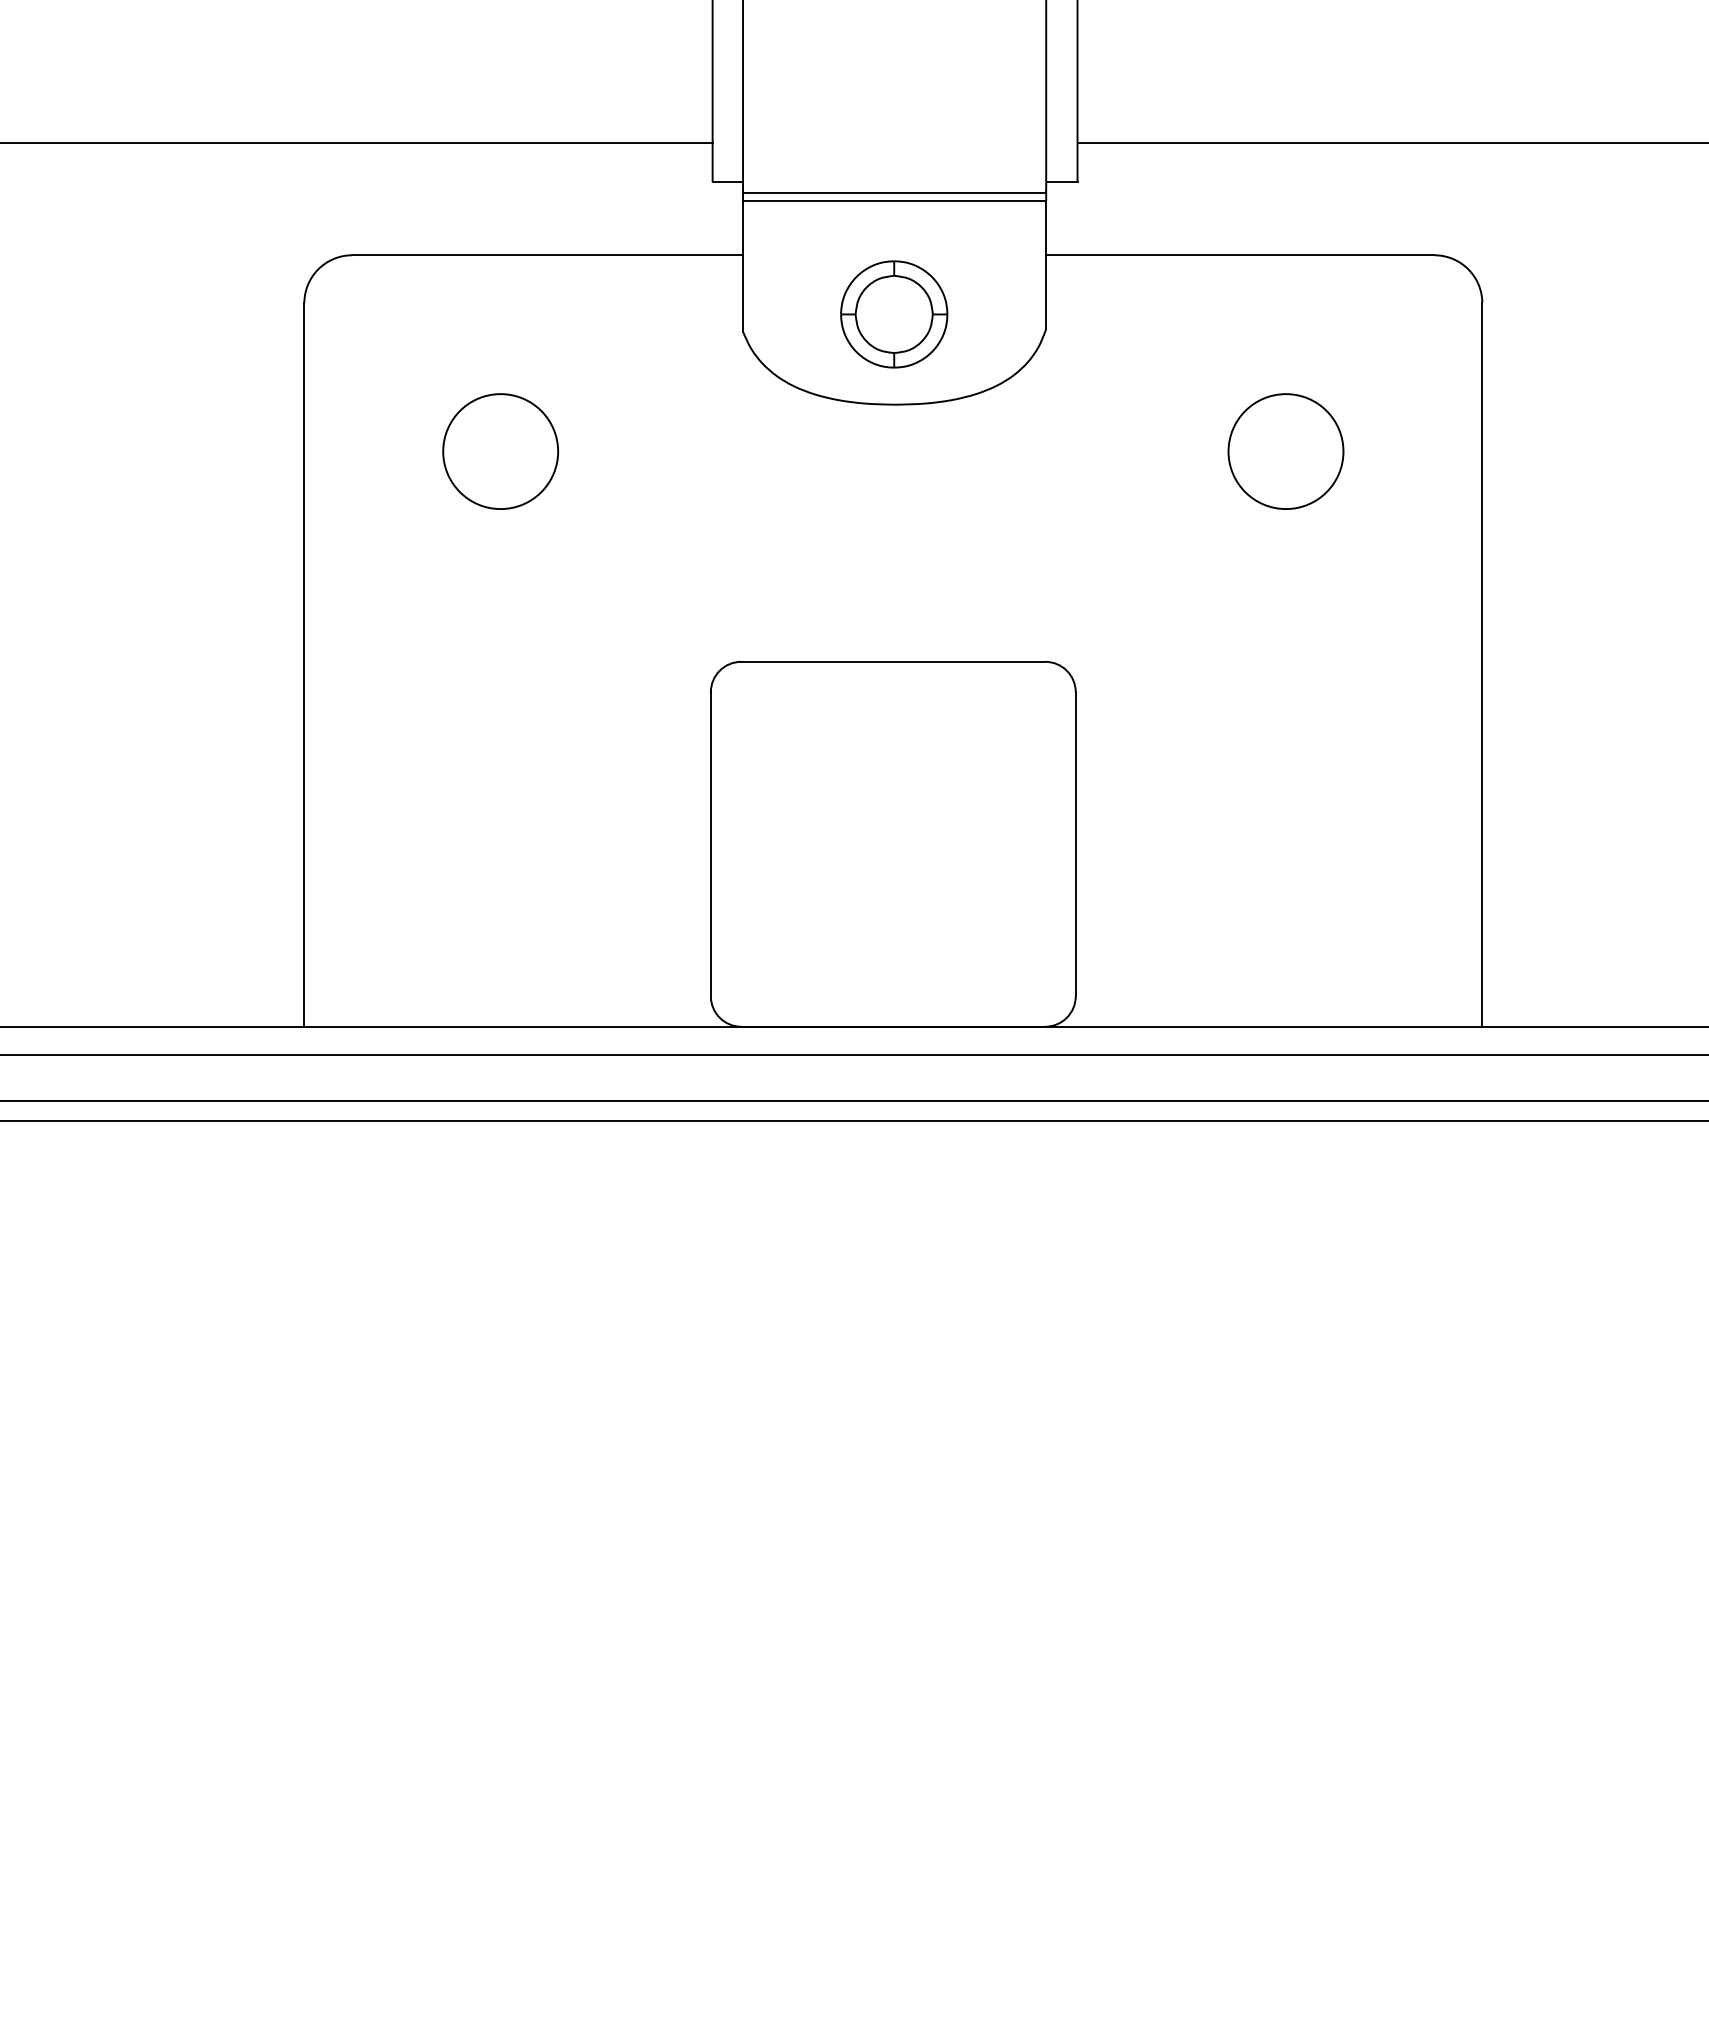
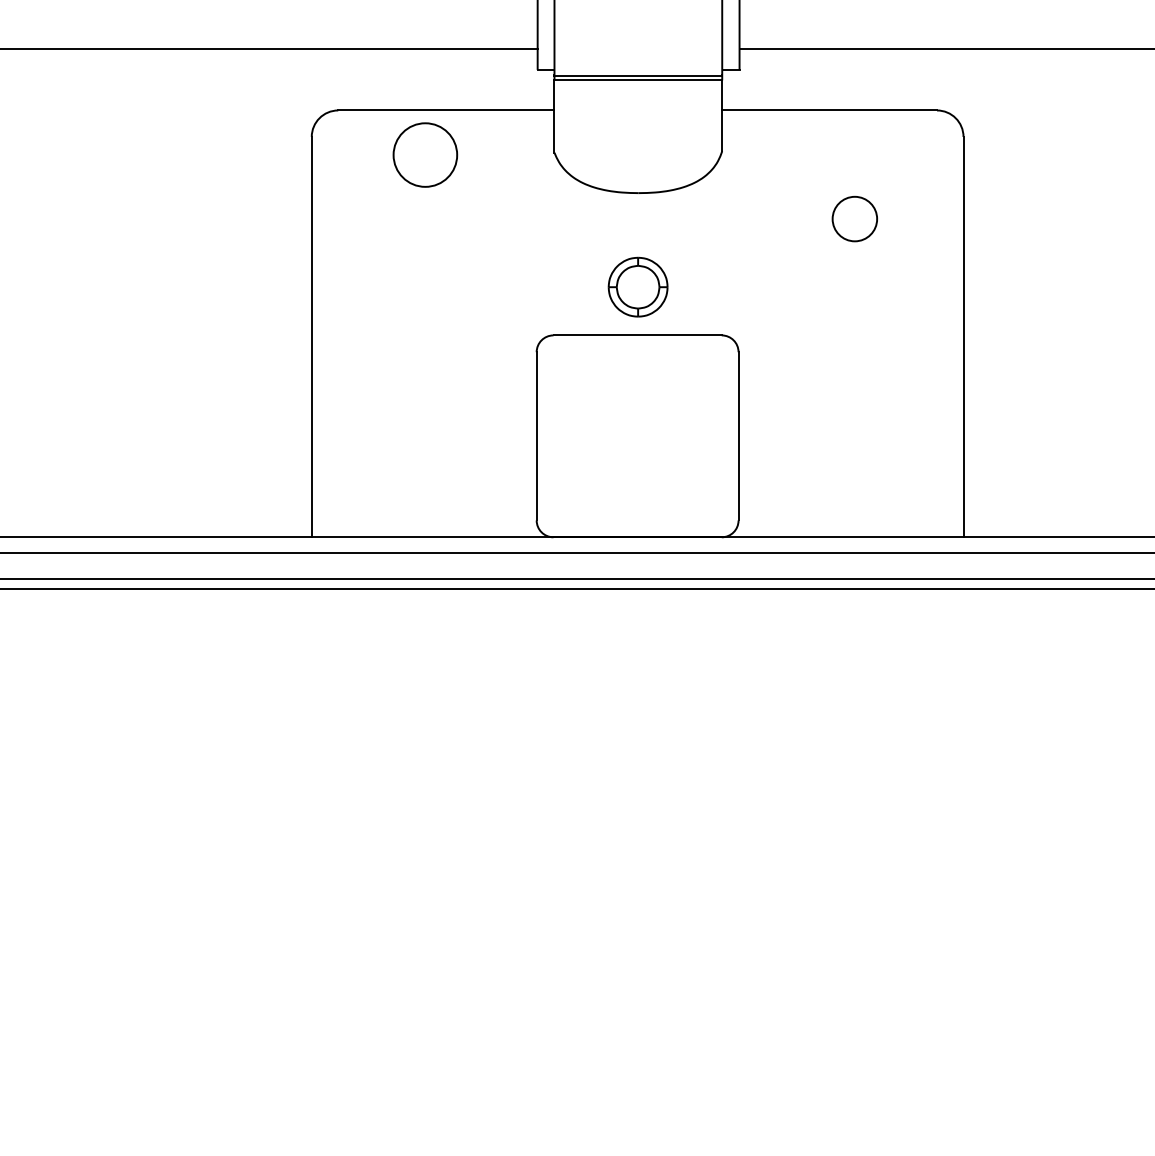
part: (893, 313) -> (637, 286), moved
circle: (500, 450) -> (425, 154), moved
circle: (1285, 450) -> (854, 218), size x0.7

